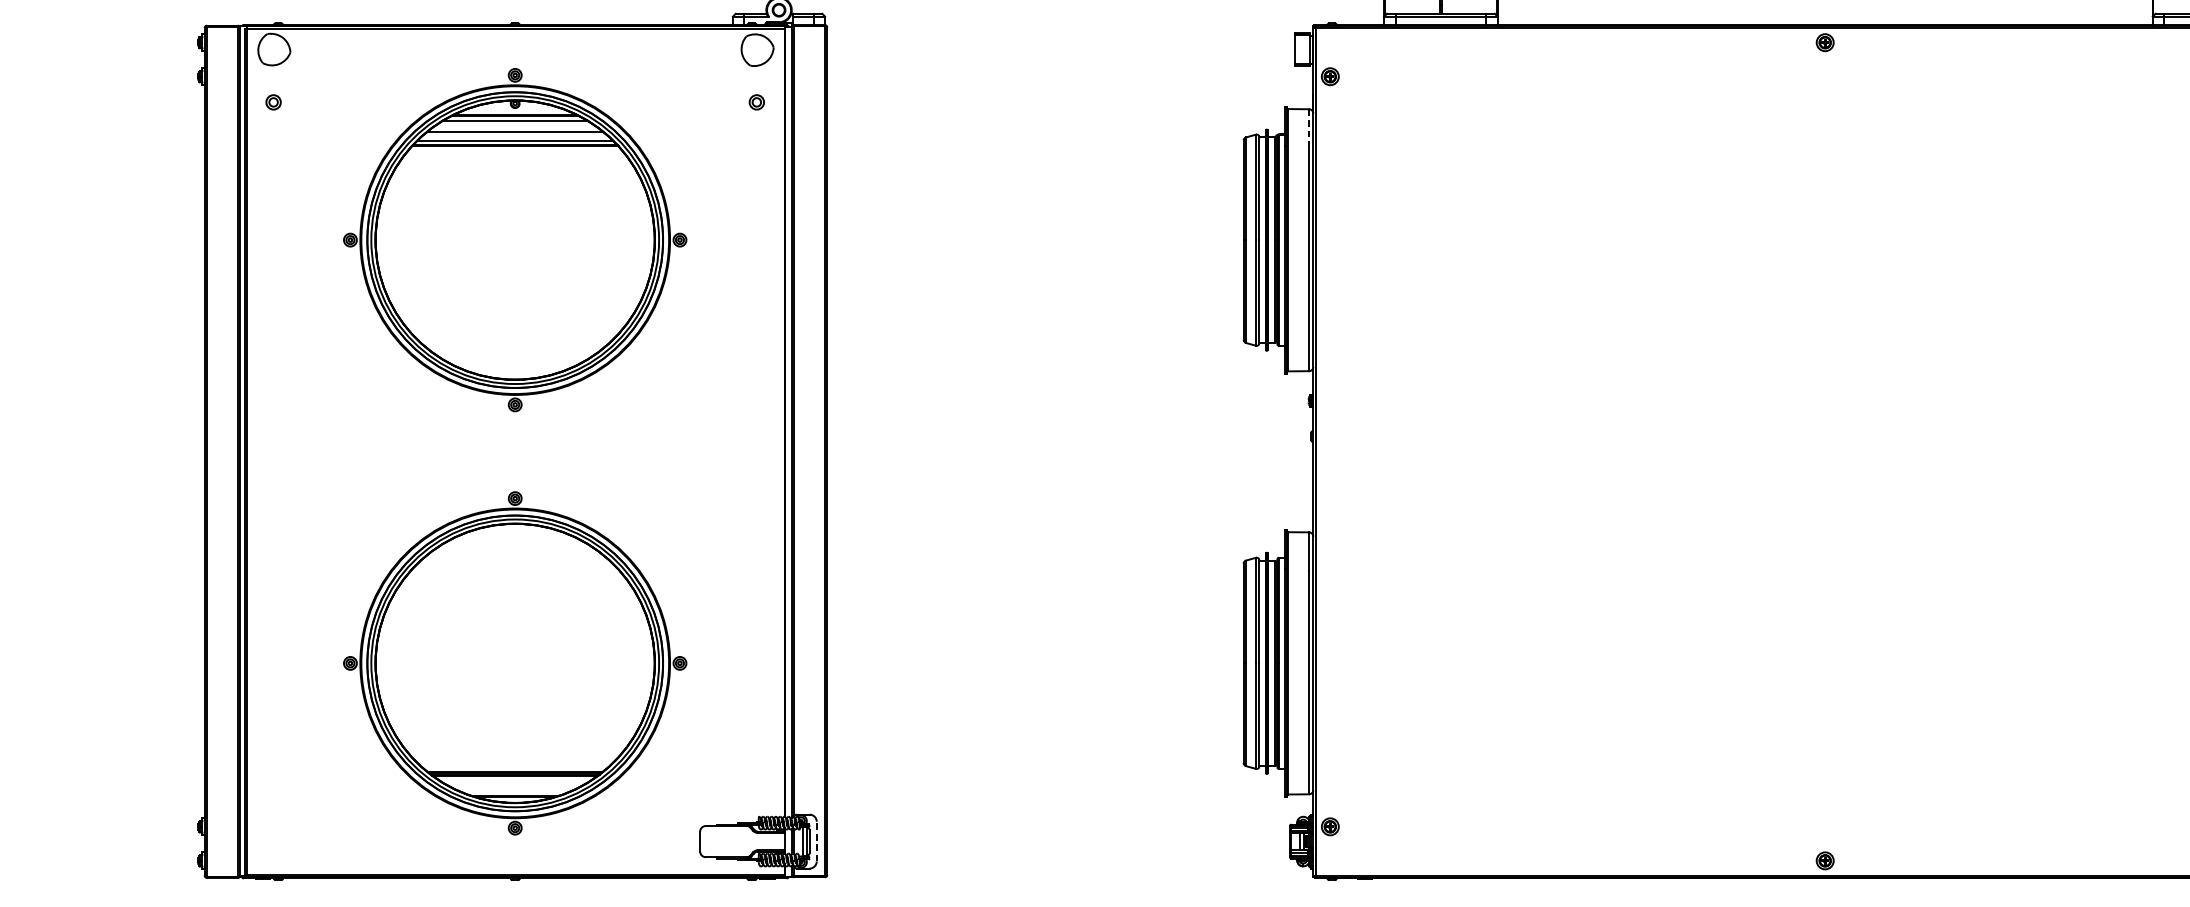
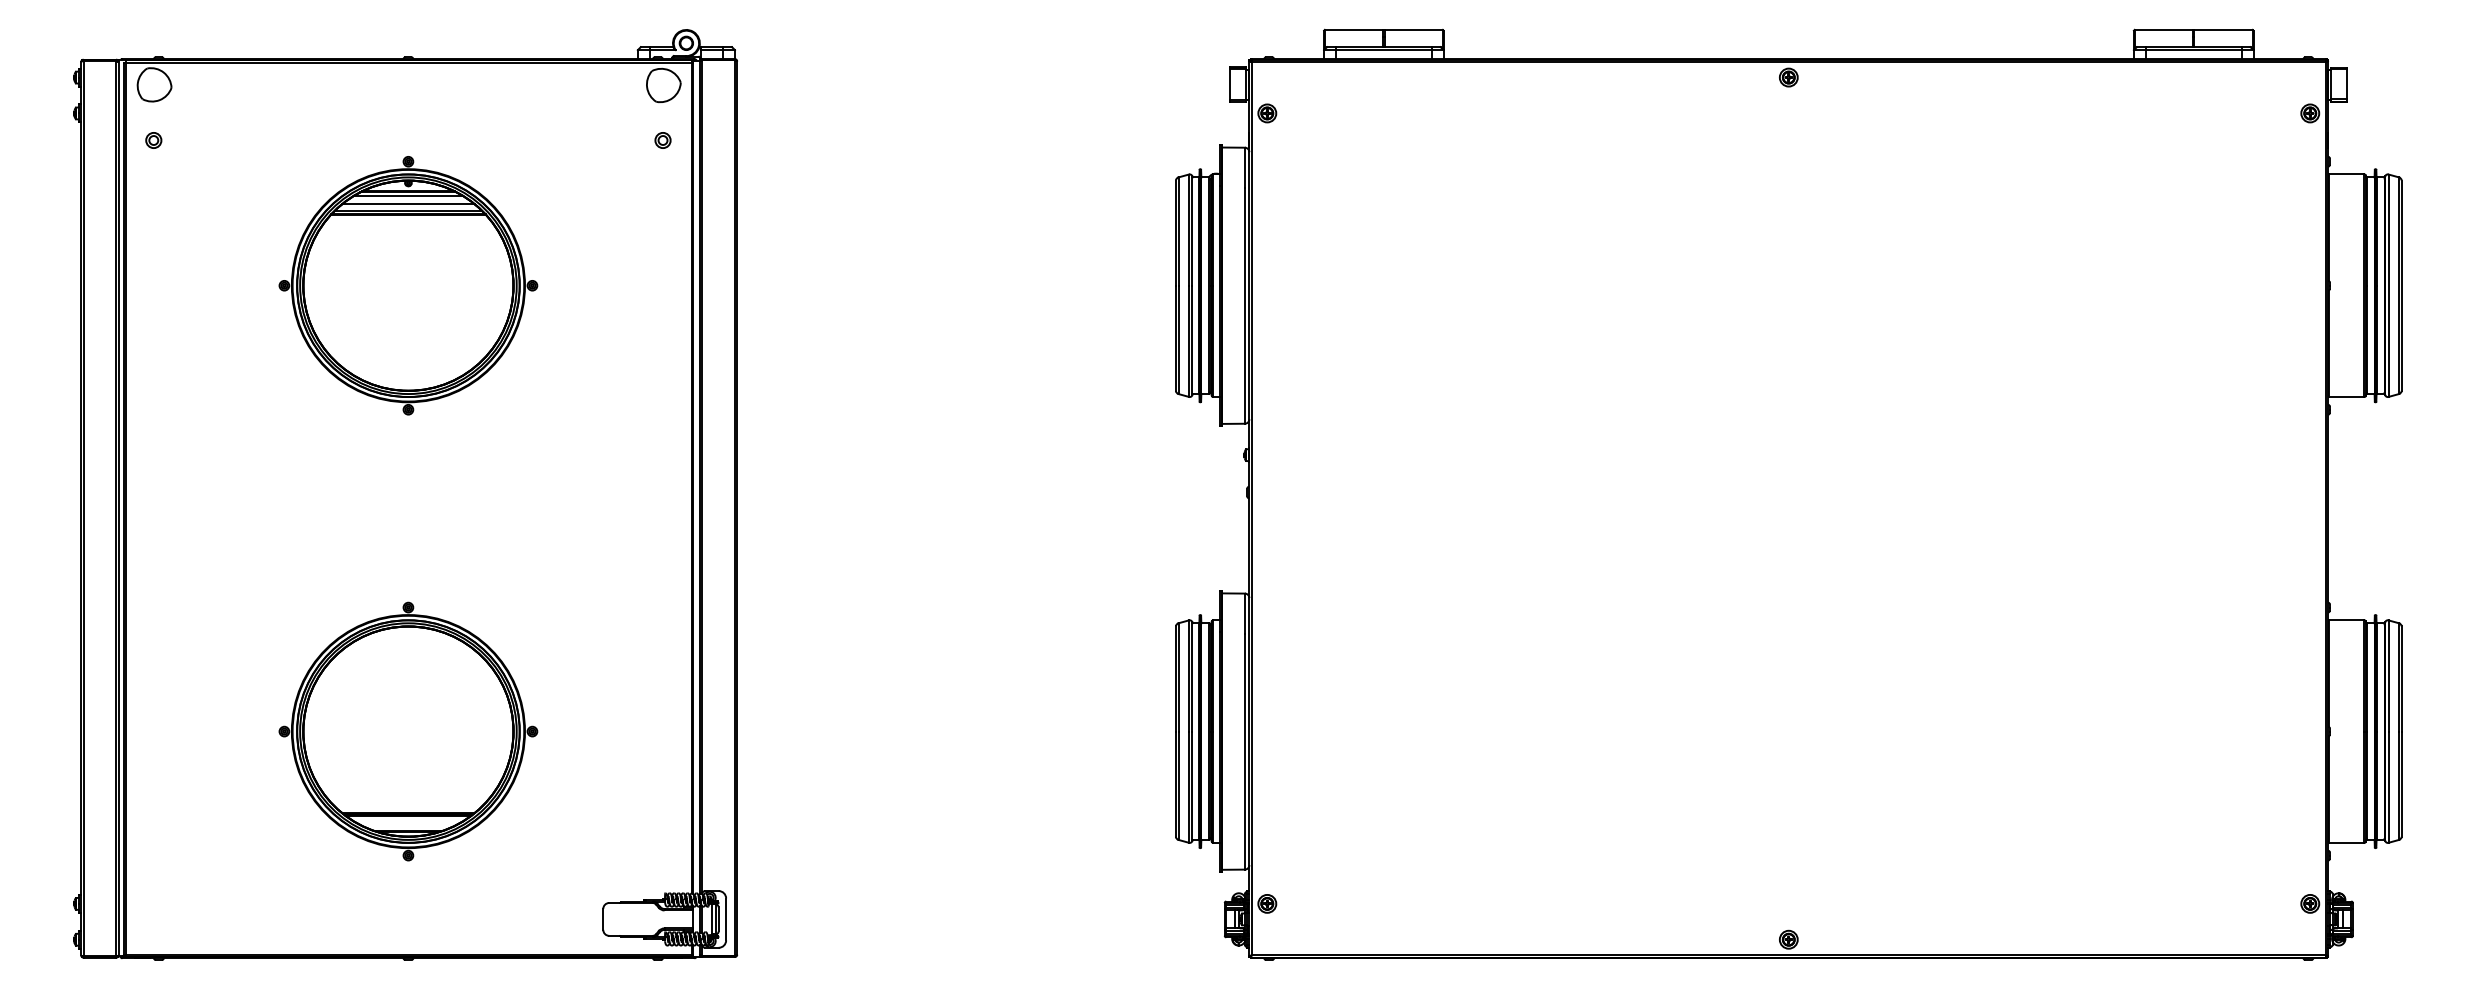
line: (1308, 128) -> (1244, 167), dashed -> solid
part: (515, 240) -> (408, 285), size x0.71
part: (515, 663) -> (408, 731), size x0.71
line: (817, 841) -> (726, 919), dashed -> solid

